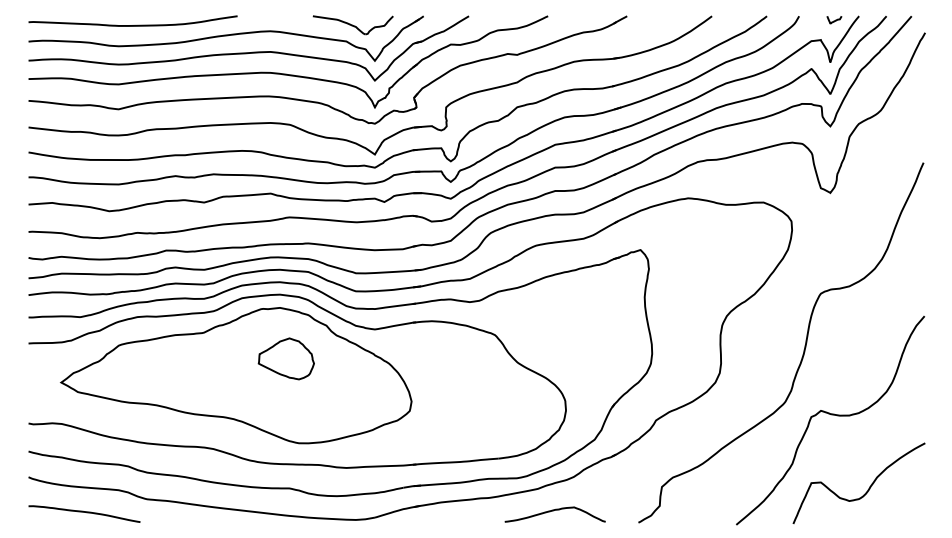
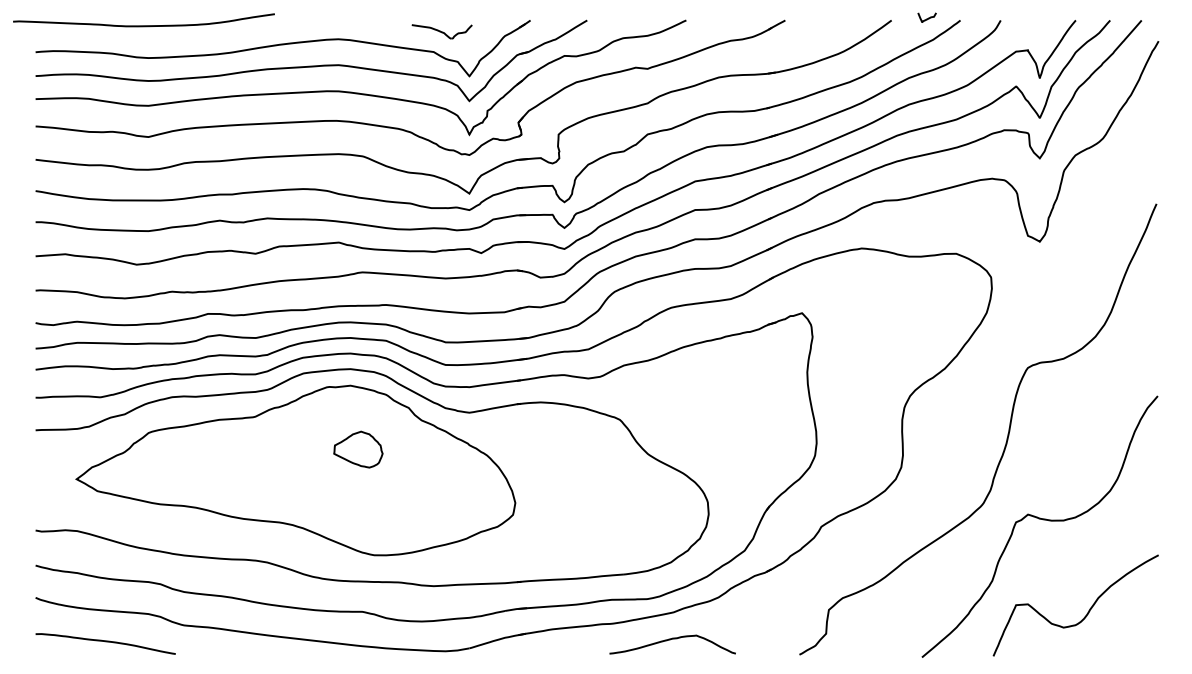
curve: (834, 20) -> (927, 18), moved
curve: (132, 25) -> (143, 25), moved
part: (352, 25) -> (441, 32), size x0.6
part: (285, 358) -> (357, 449), size x0.7
curve: (553, 511) -> (670, 640), moved

